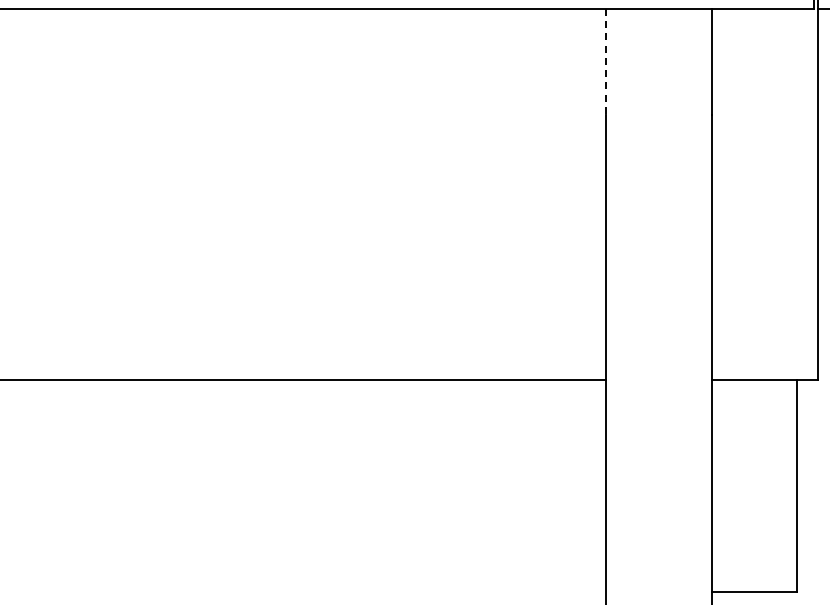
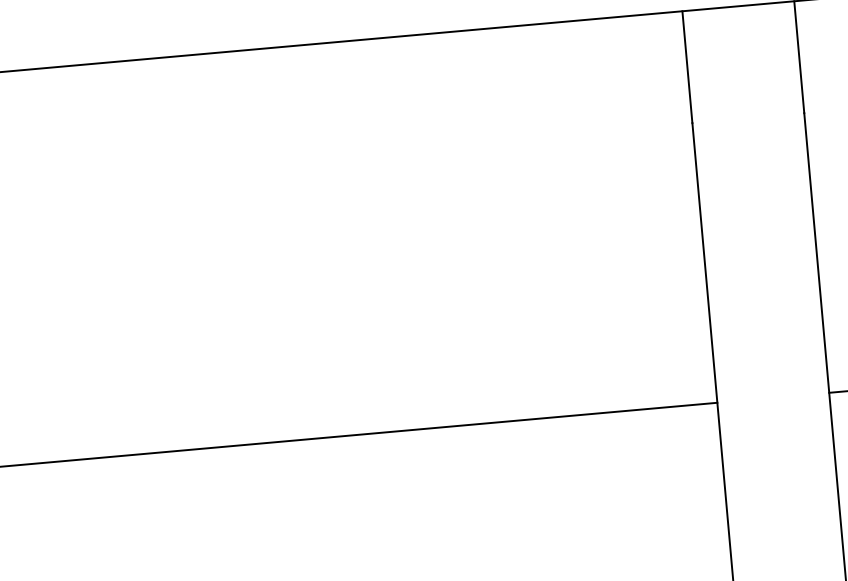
line: (605, 62) -> (687, 68), dashed -> solid

